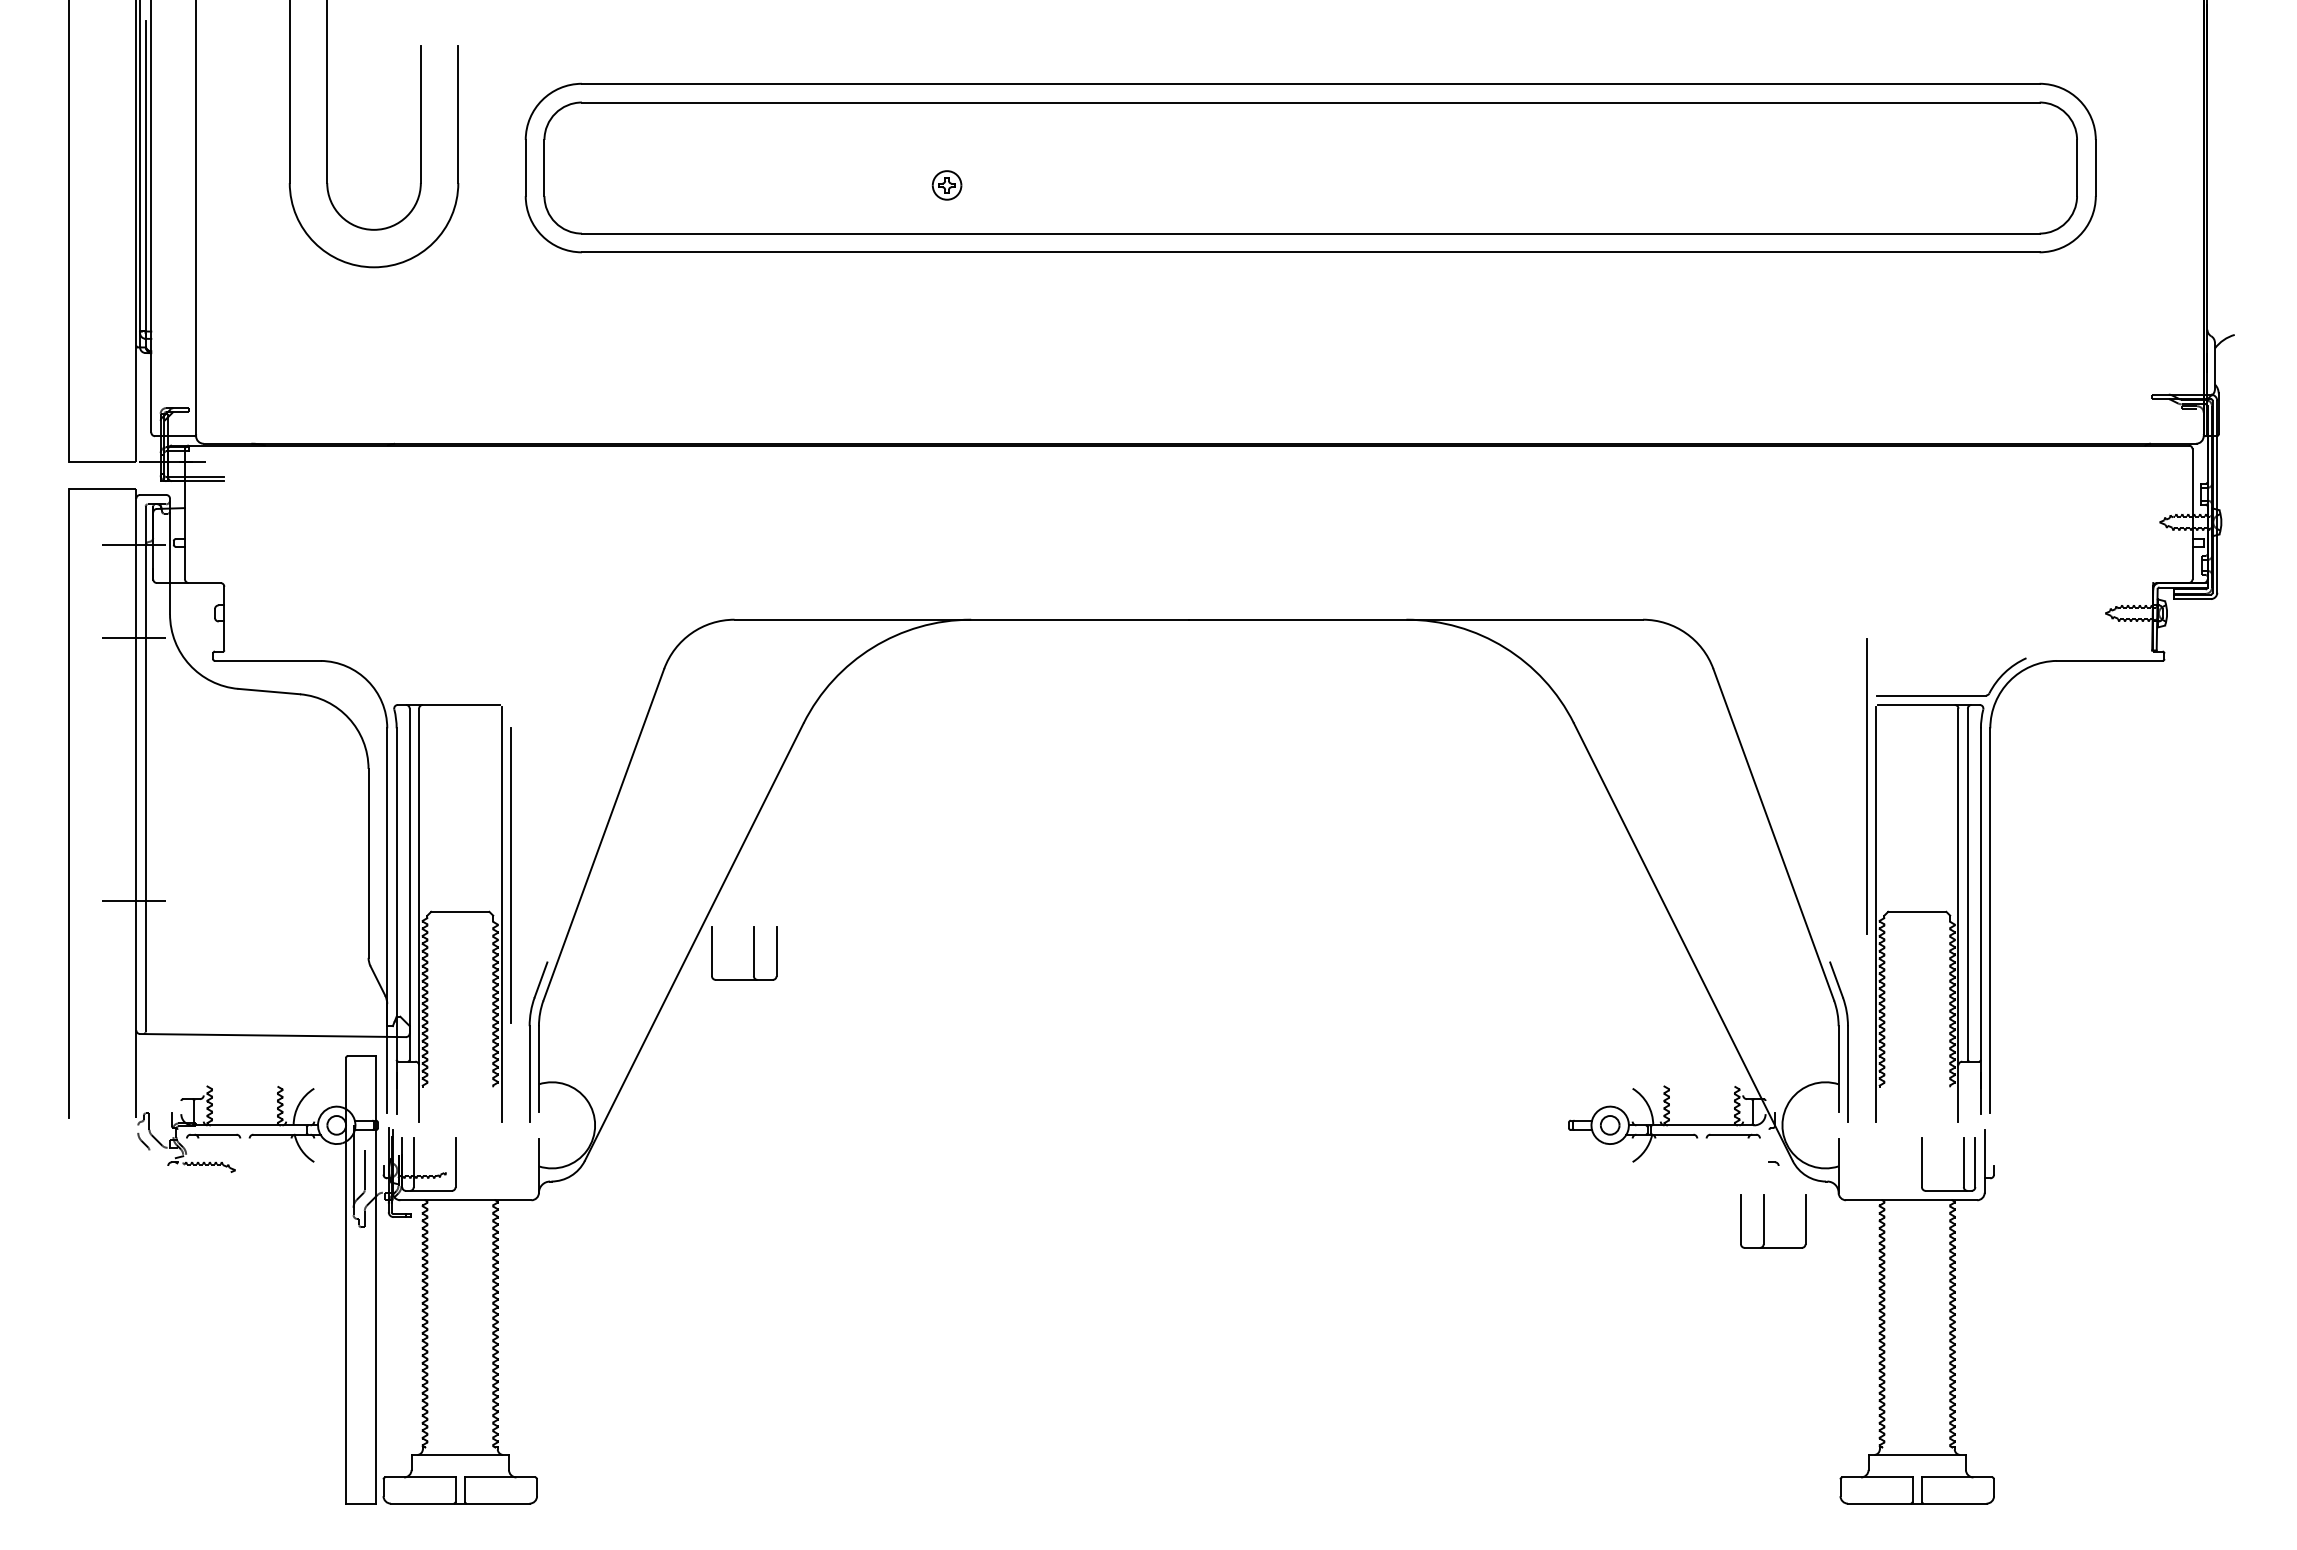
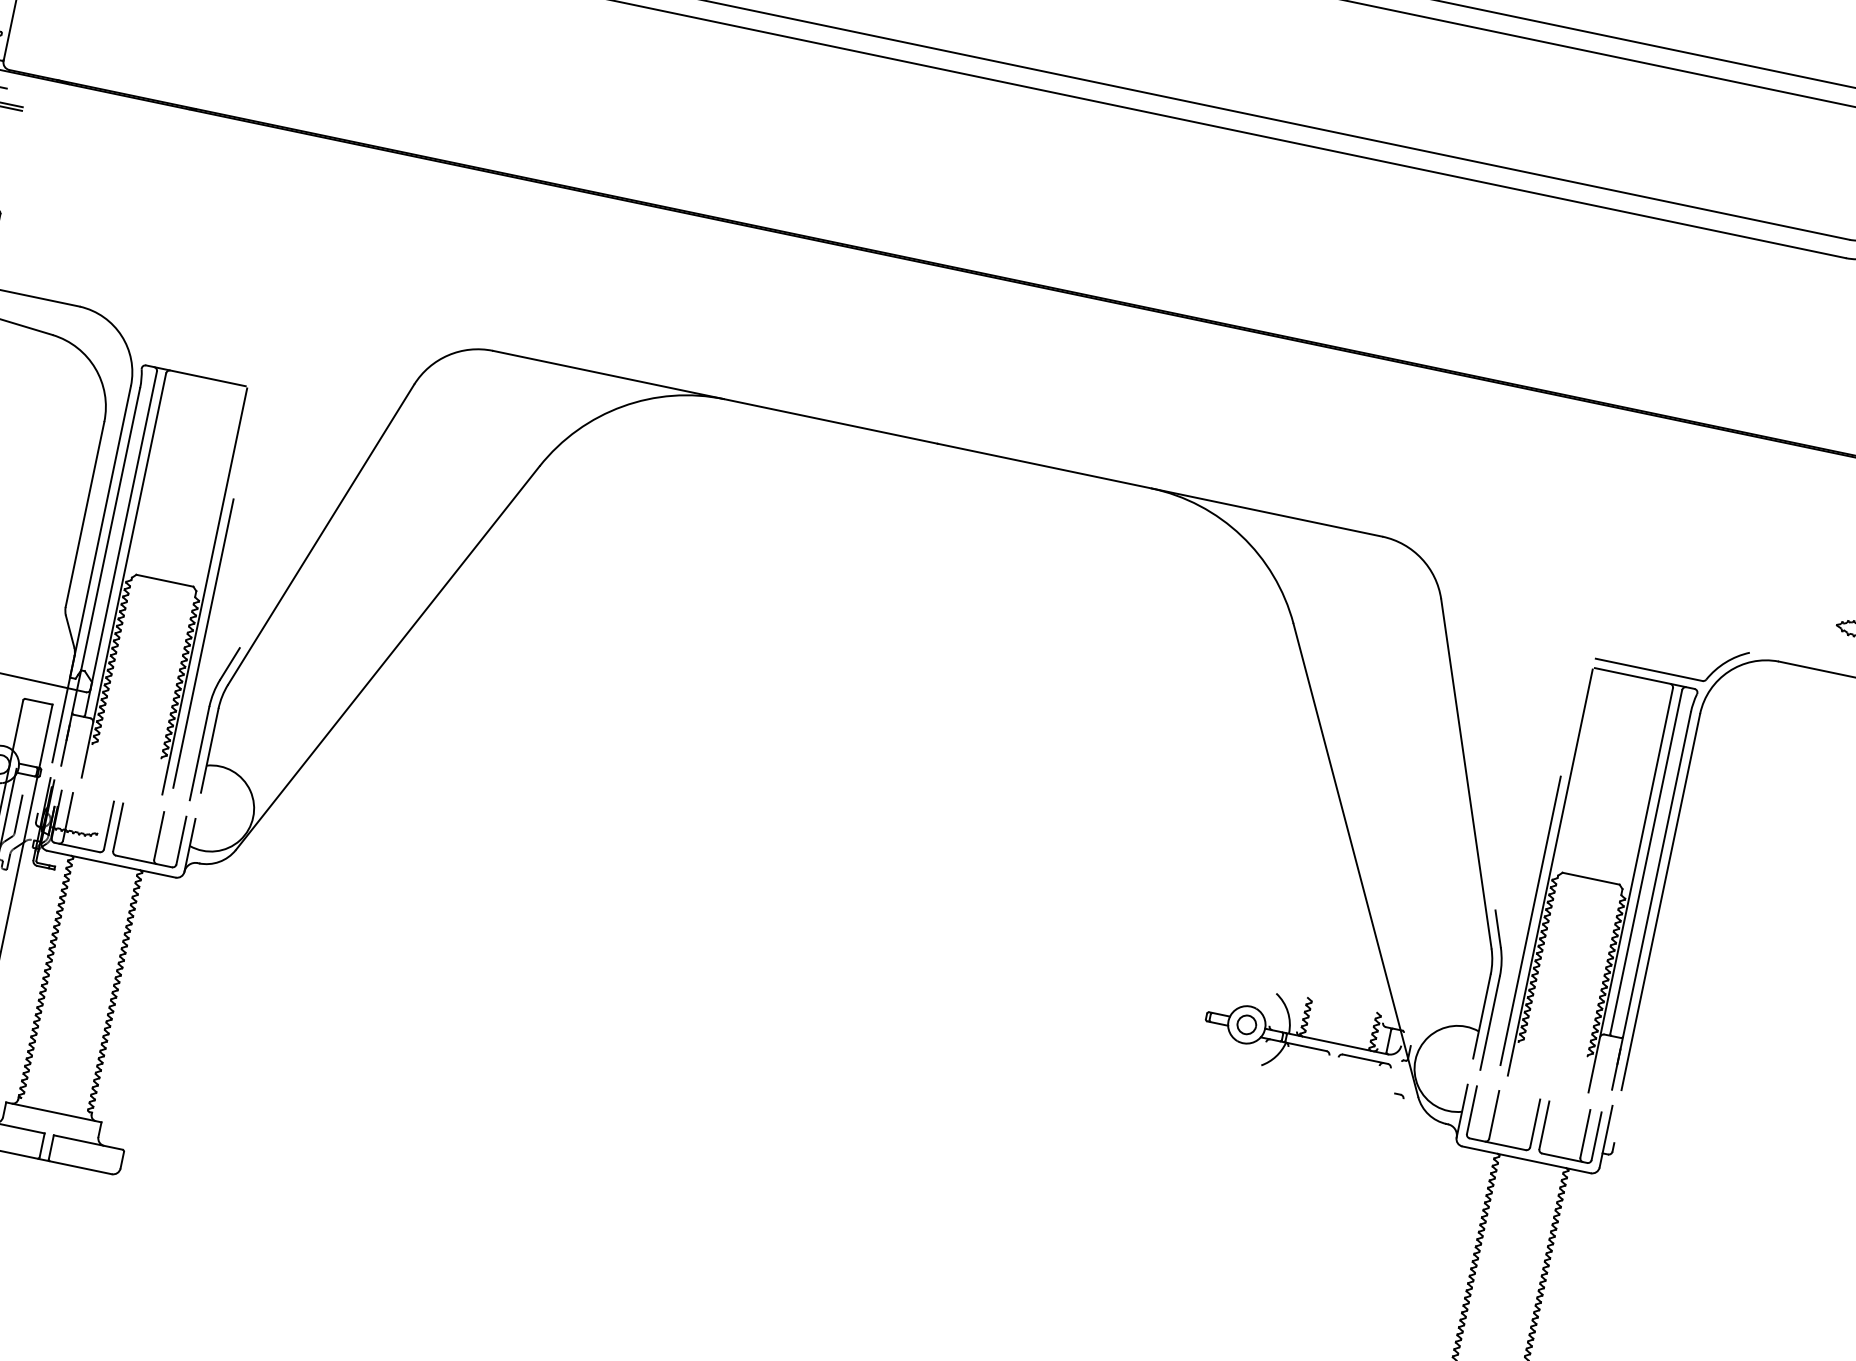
line: (1866, 786) -> (1530, 920), moved
line: (510, 875) -> (203, 643), moved
part: (753, 953) -> (158, 837), moved
part: (1764, 1221) -> (1494, 1116), moved

